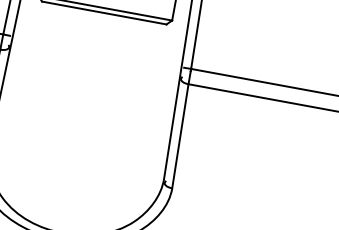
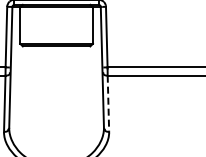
line: (180, 137) -> (108, 104), solid -> dashed

